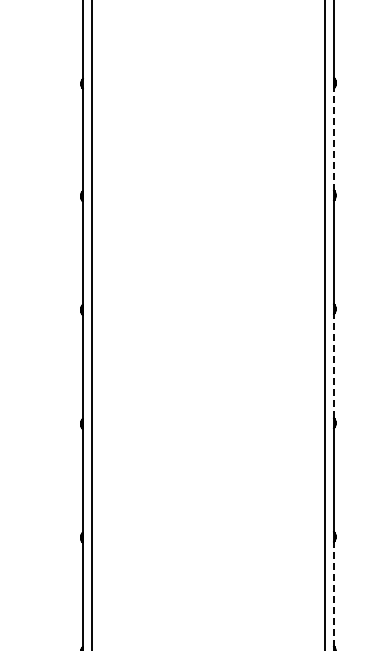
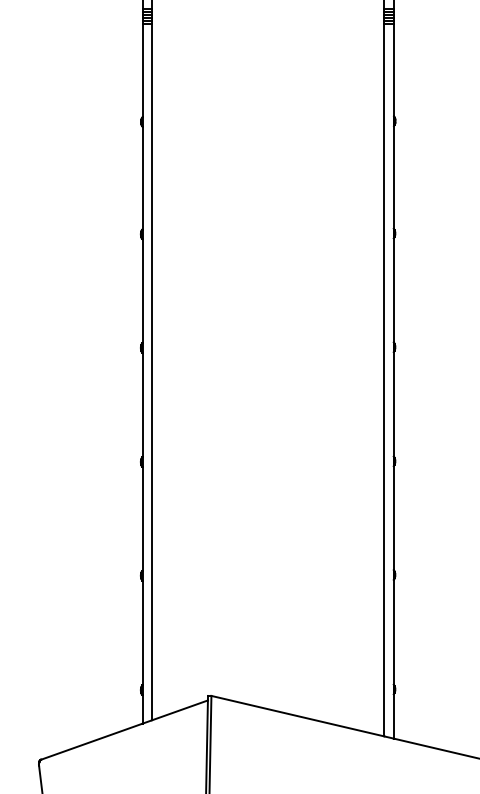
line: (333, 138) -> (393, 176), dashed -> solid
line: (333, 365) -> (393, 403), dashed -> solid
line: (333, 593) -> (393, 631), dashed -> solid

